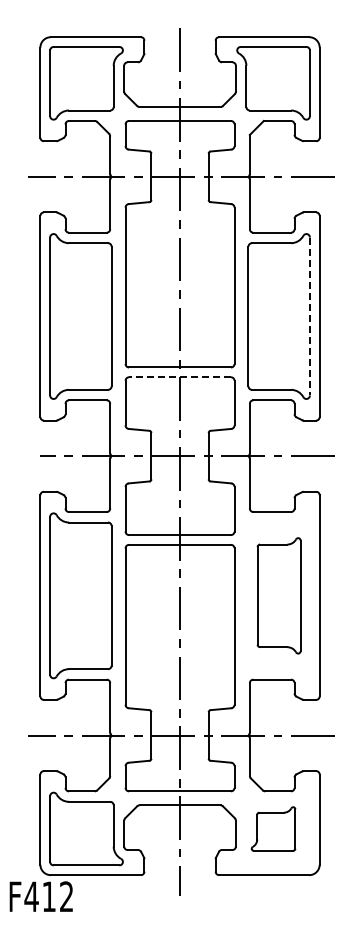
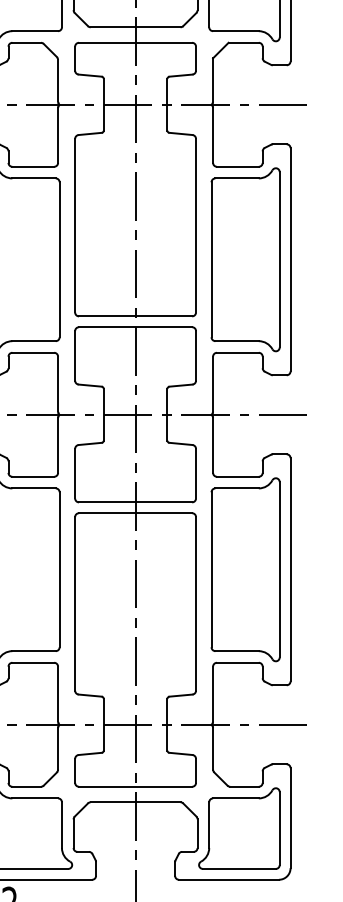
line: (309, 316) -> (279, 259), dashed -> solid
line: (180, 377) -> (136, 327), dashed -> solid
part: (278, 595) -> (244, 569), size x1.43
part: (273, 828) -> (239, 827), size x1.67

